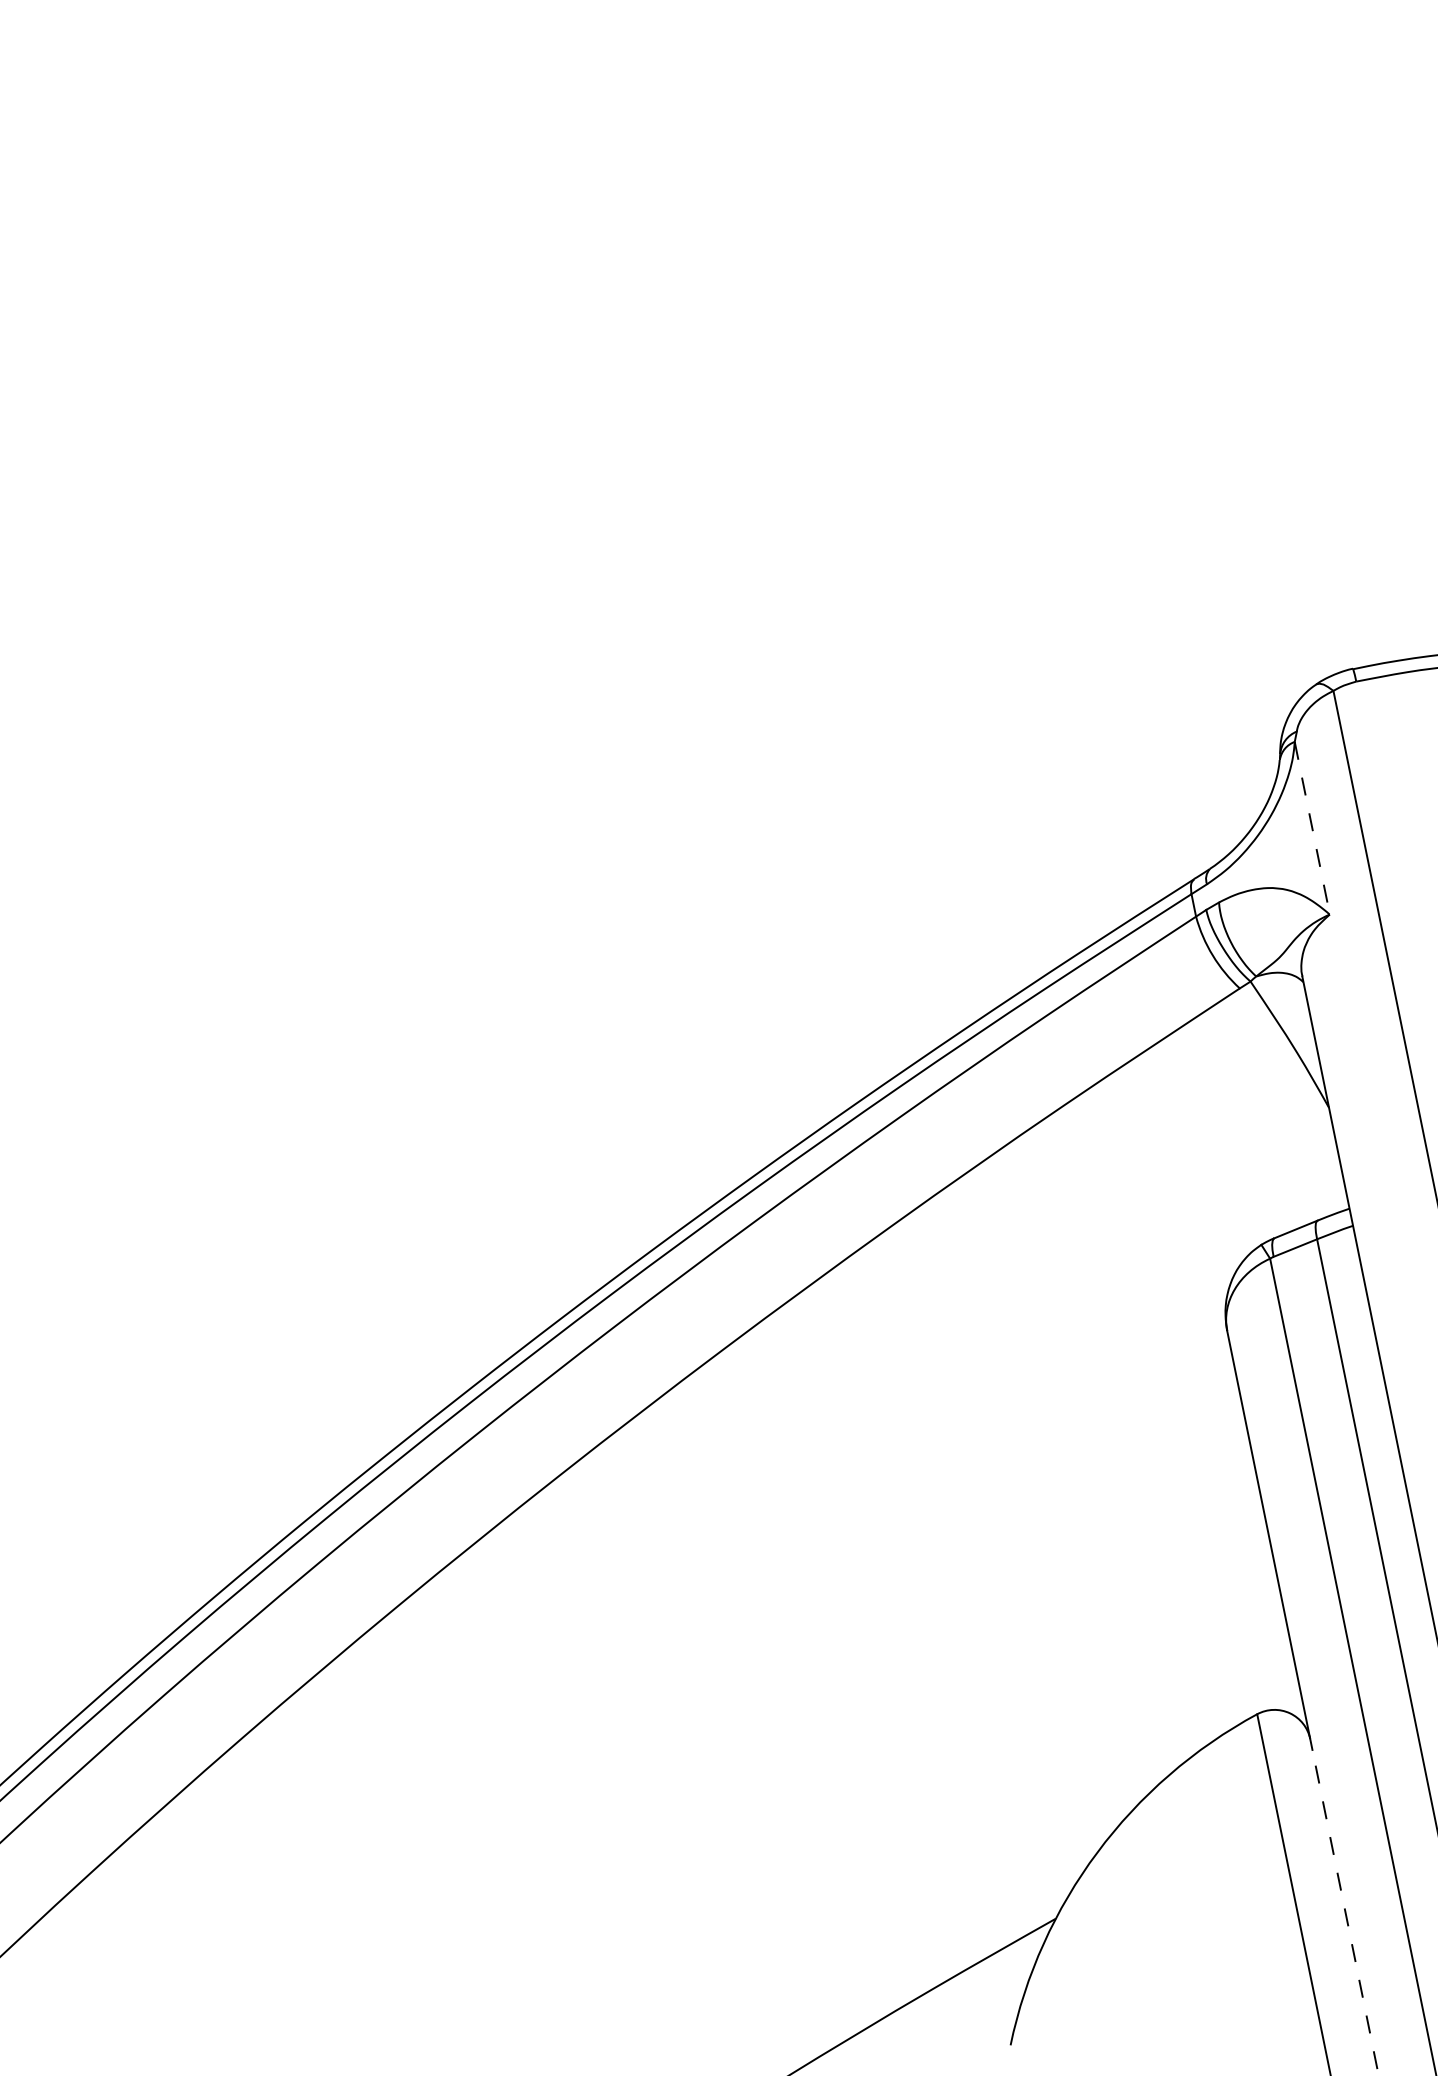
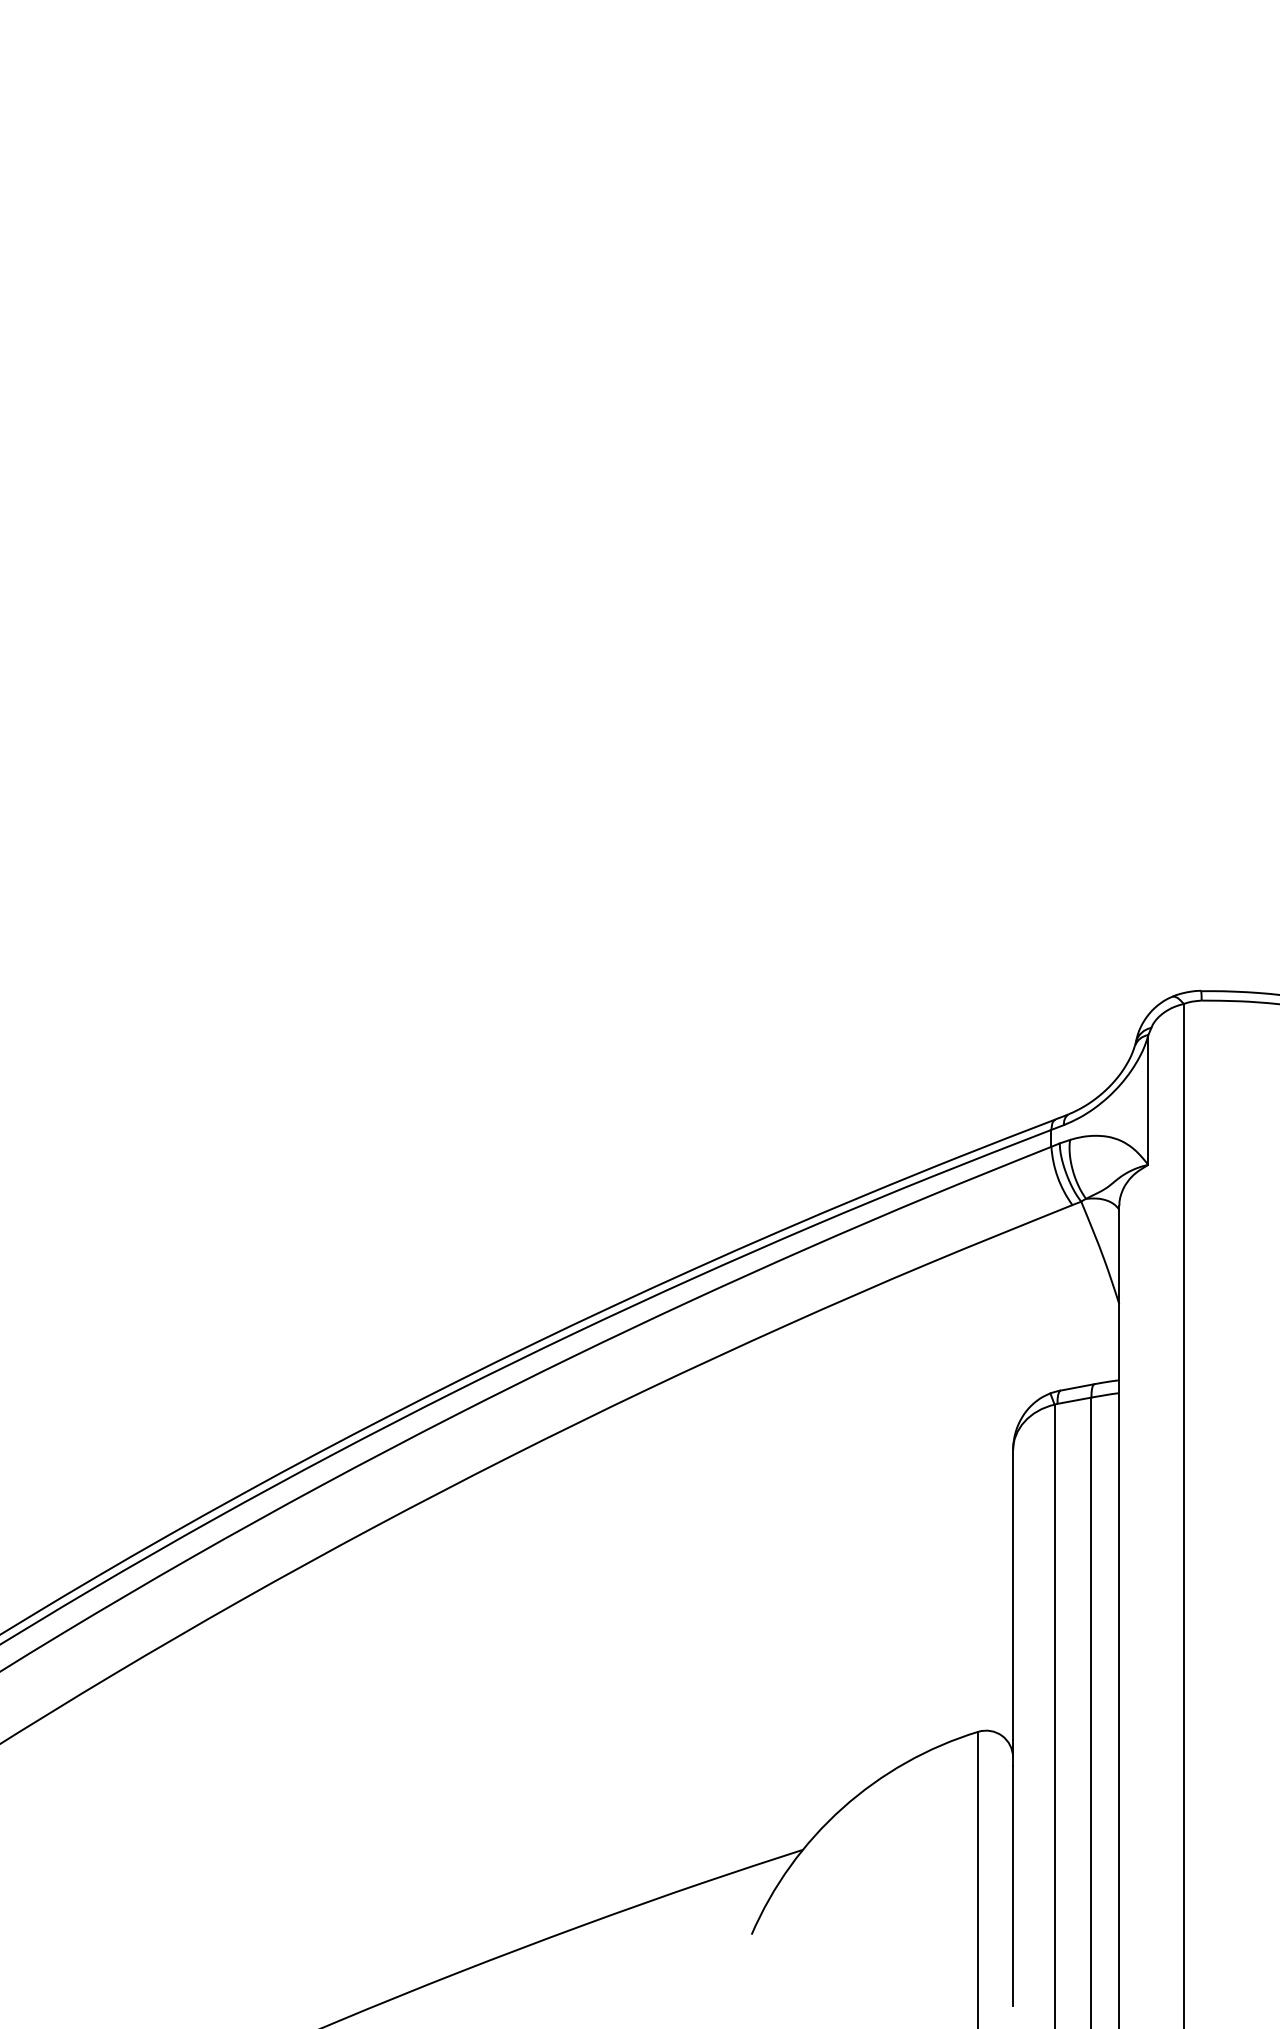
line: (1312, 828) -> (1148, 1100), dashed -> solid
line: (1345, 1909) -> (1013, 1885), dashed -> solid

